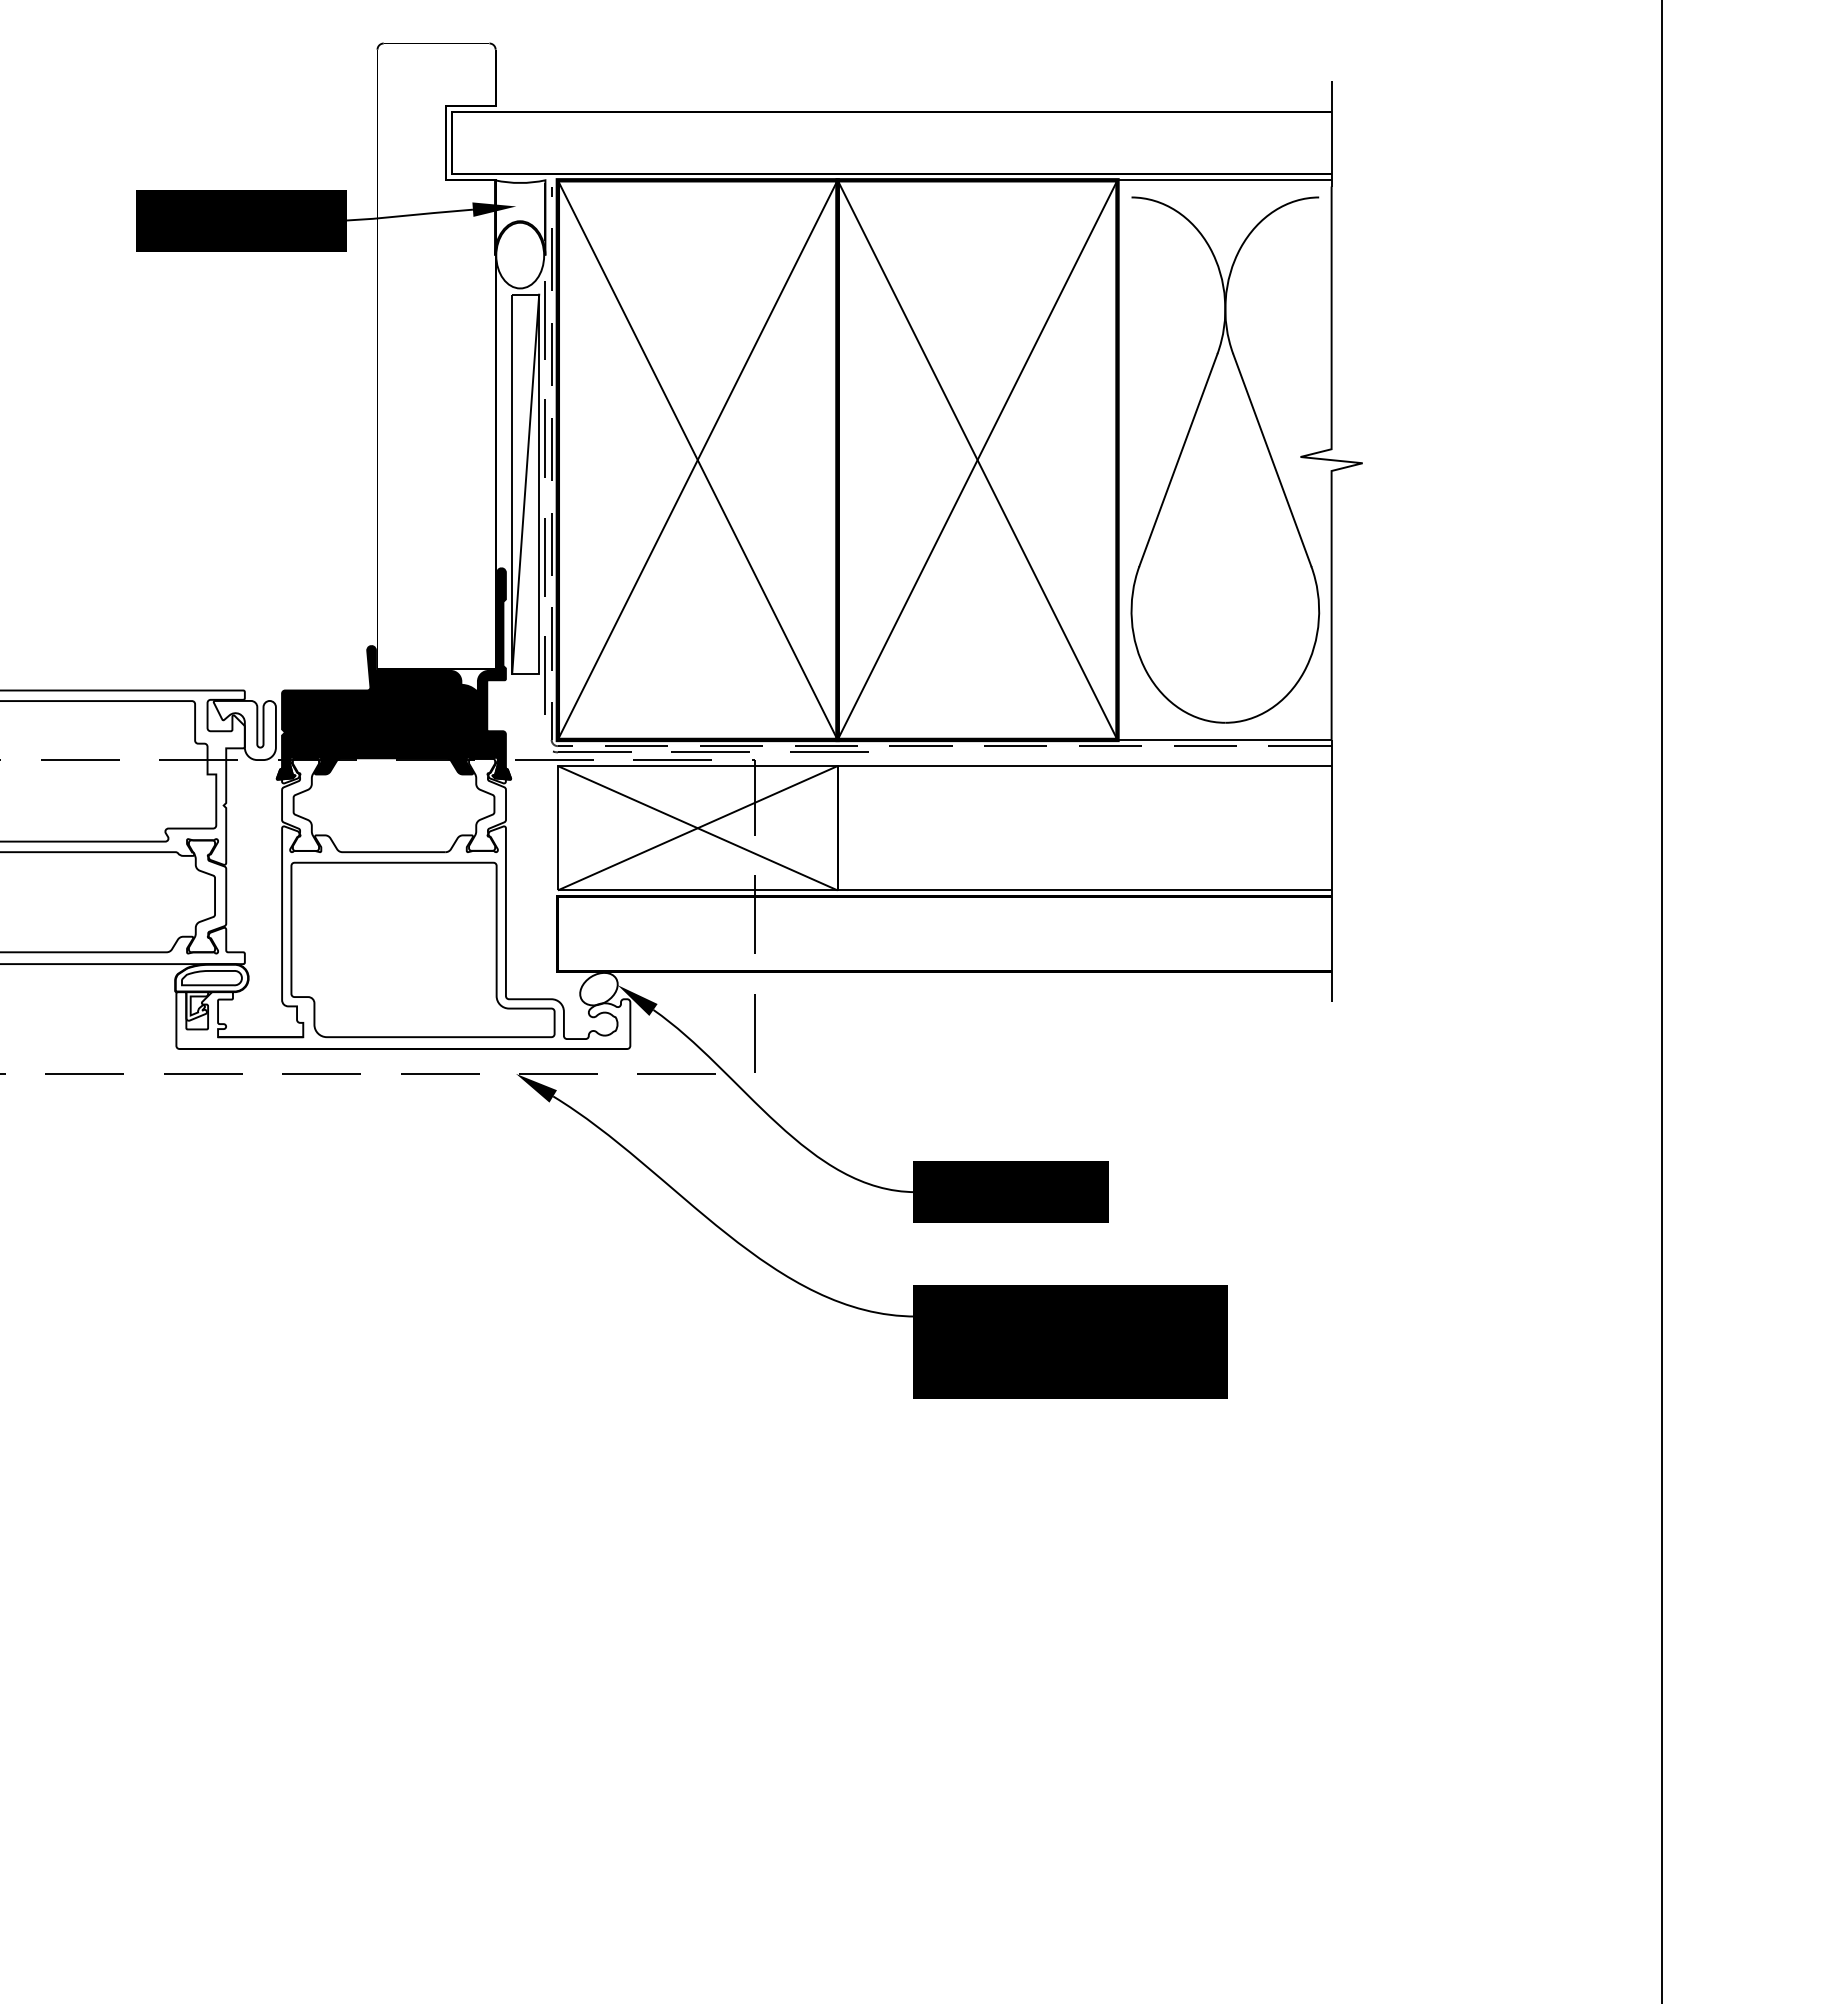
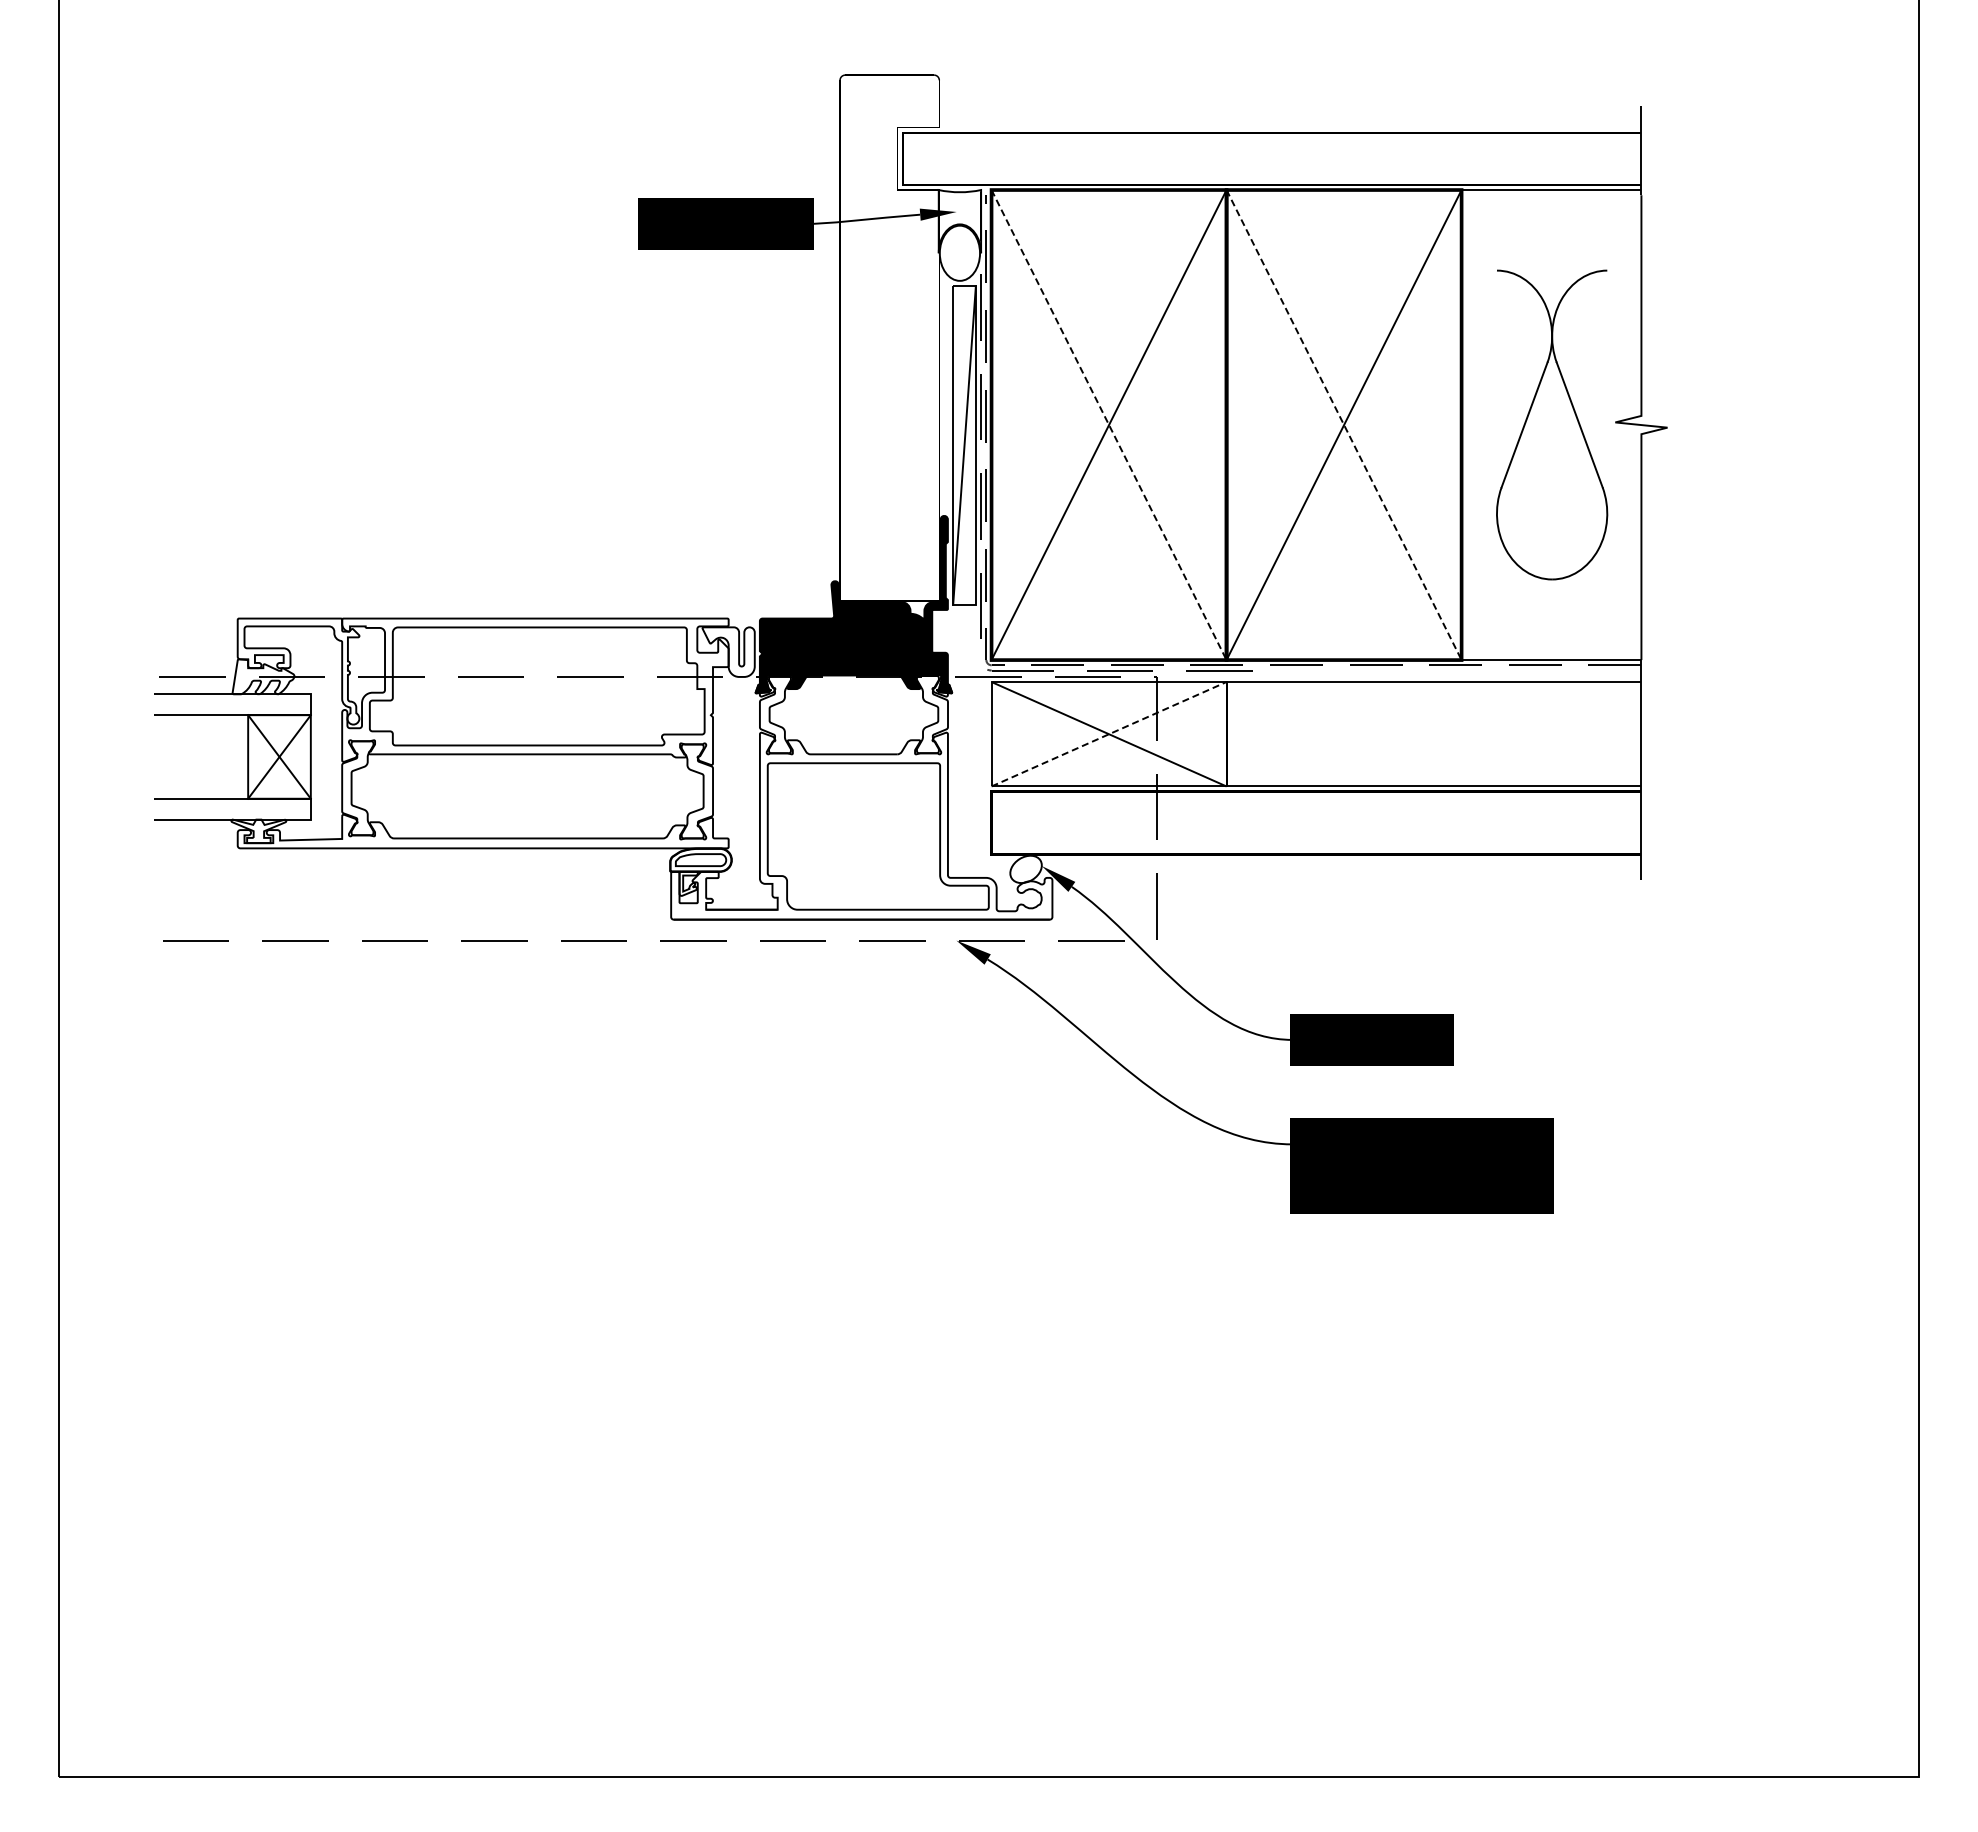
part: (1224, 459) -> (1551, 424), size x0.7
line: (698, 460) -> (1109, 425), solid -> dashed
line: (978, 460) -> (1344, 425), solid -> dashed
line: (698, 828) -> (1109, 734), solid -> dashed

